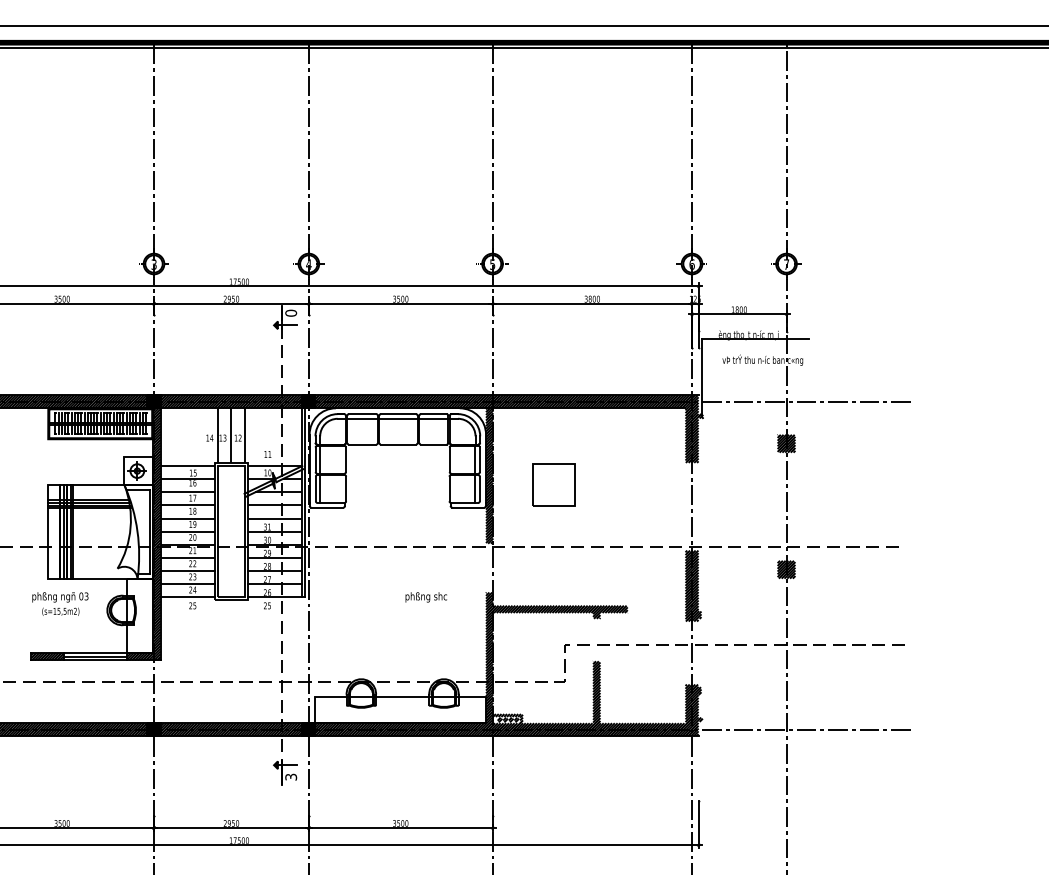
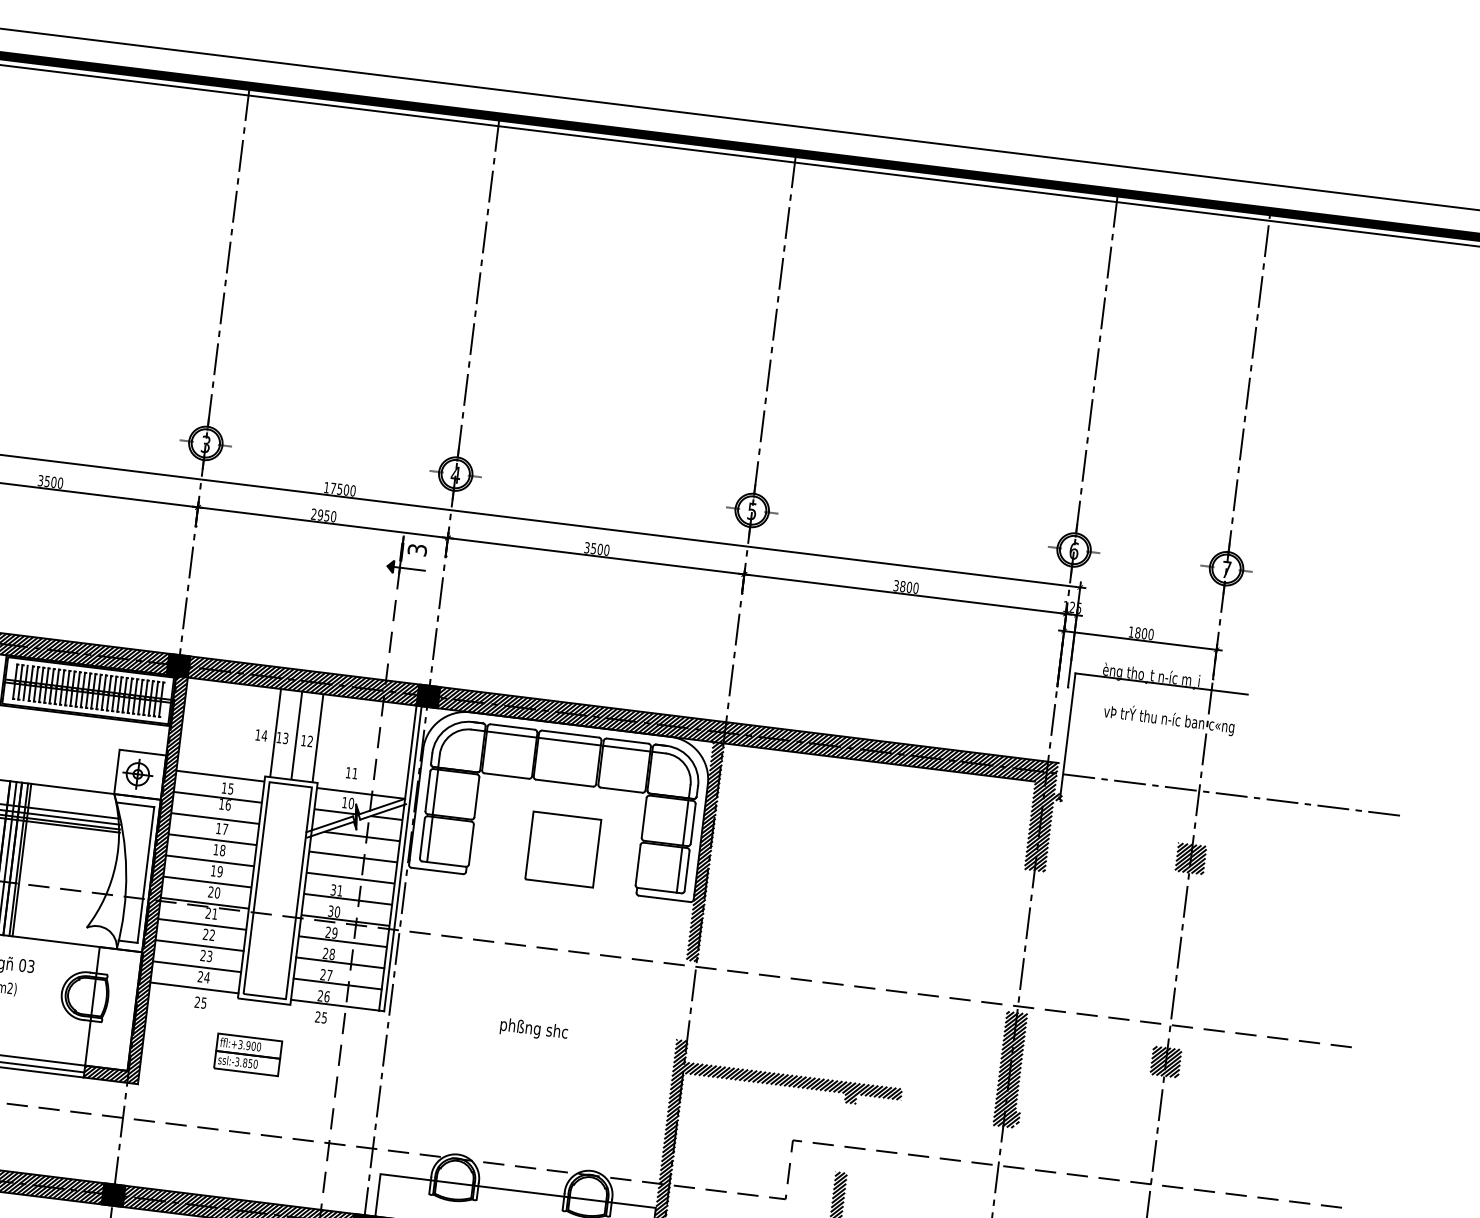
text: (291, 312) -> (418, 548), 0 -> 3
part: (553, 484) -> (563, 848), moved
text: (426, 597) -> (534, 1030), moved
part: (225, 633) -> (247, 1053), added

